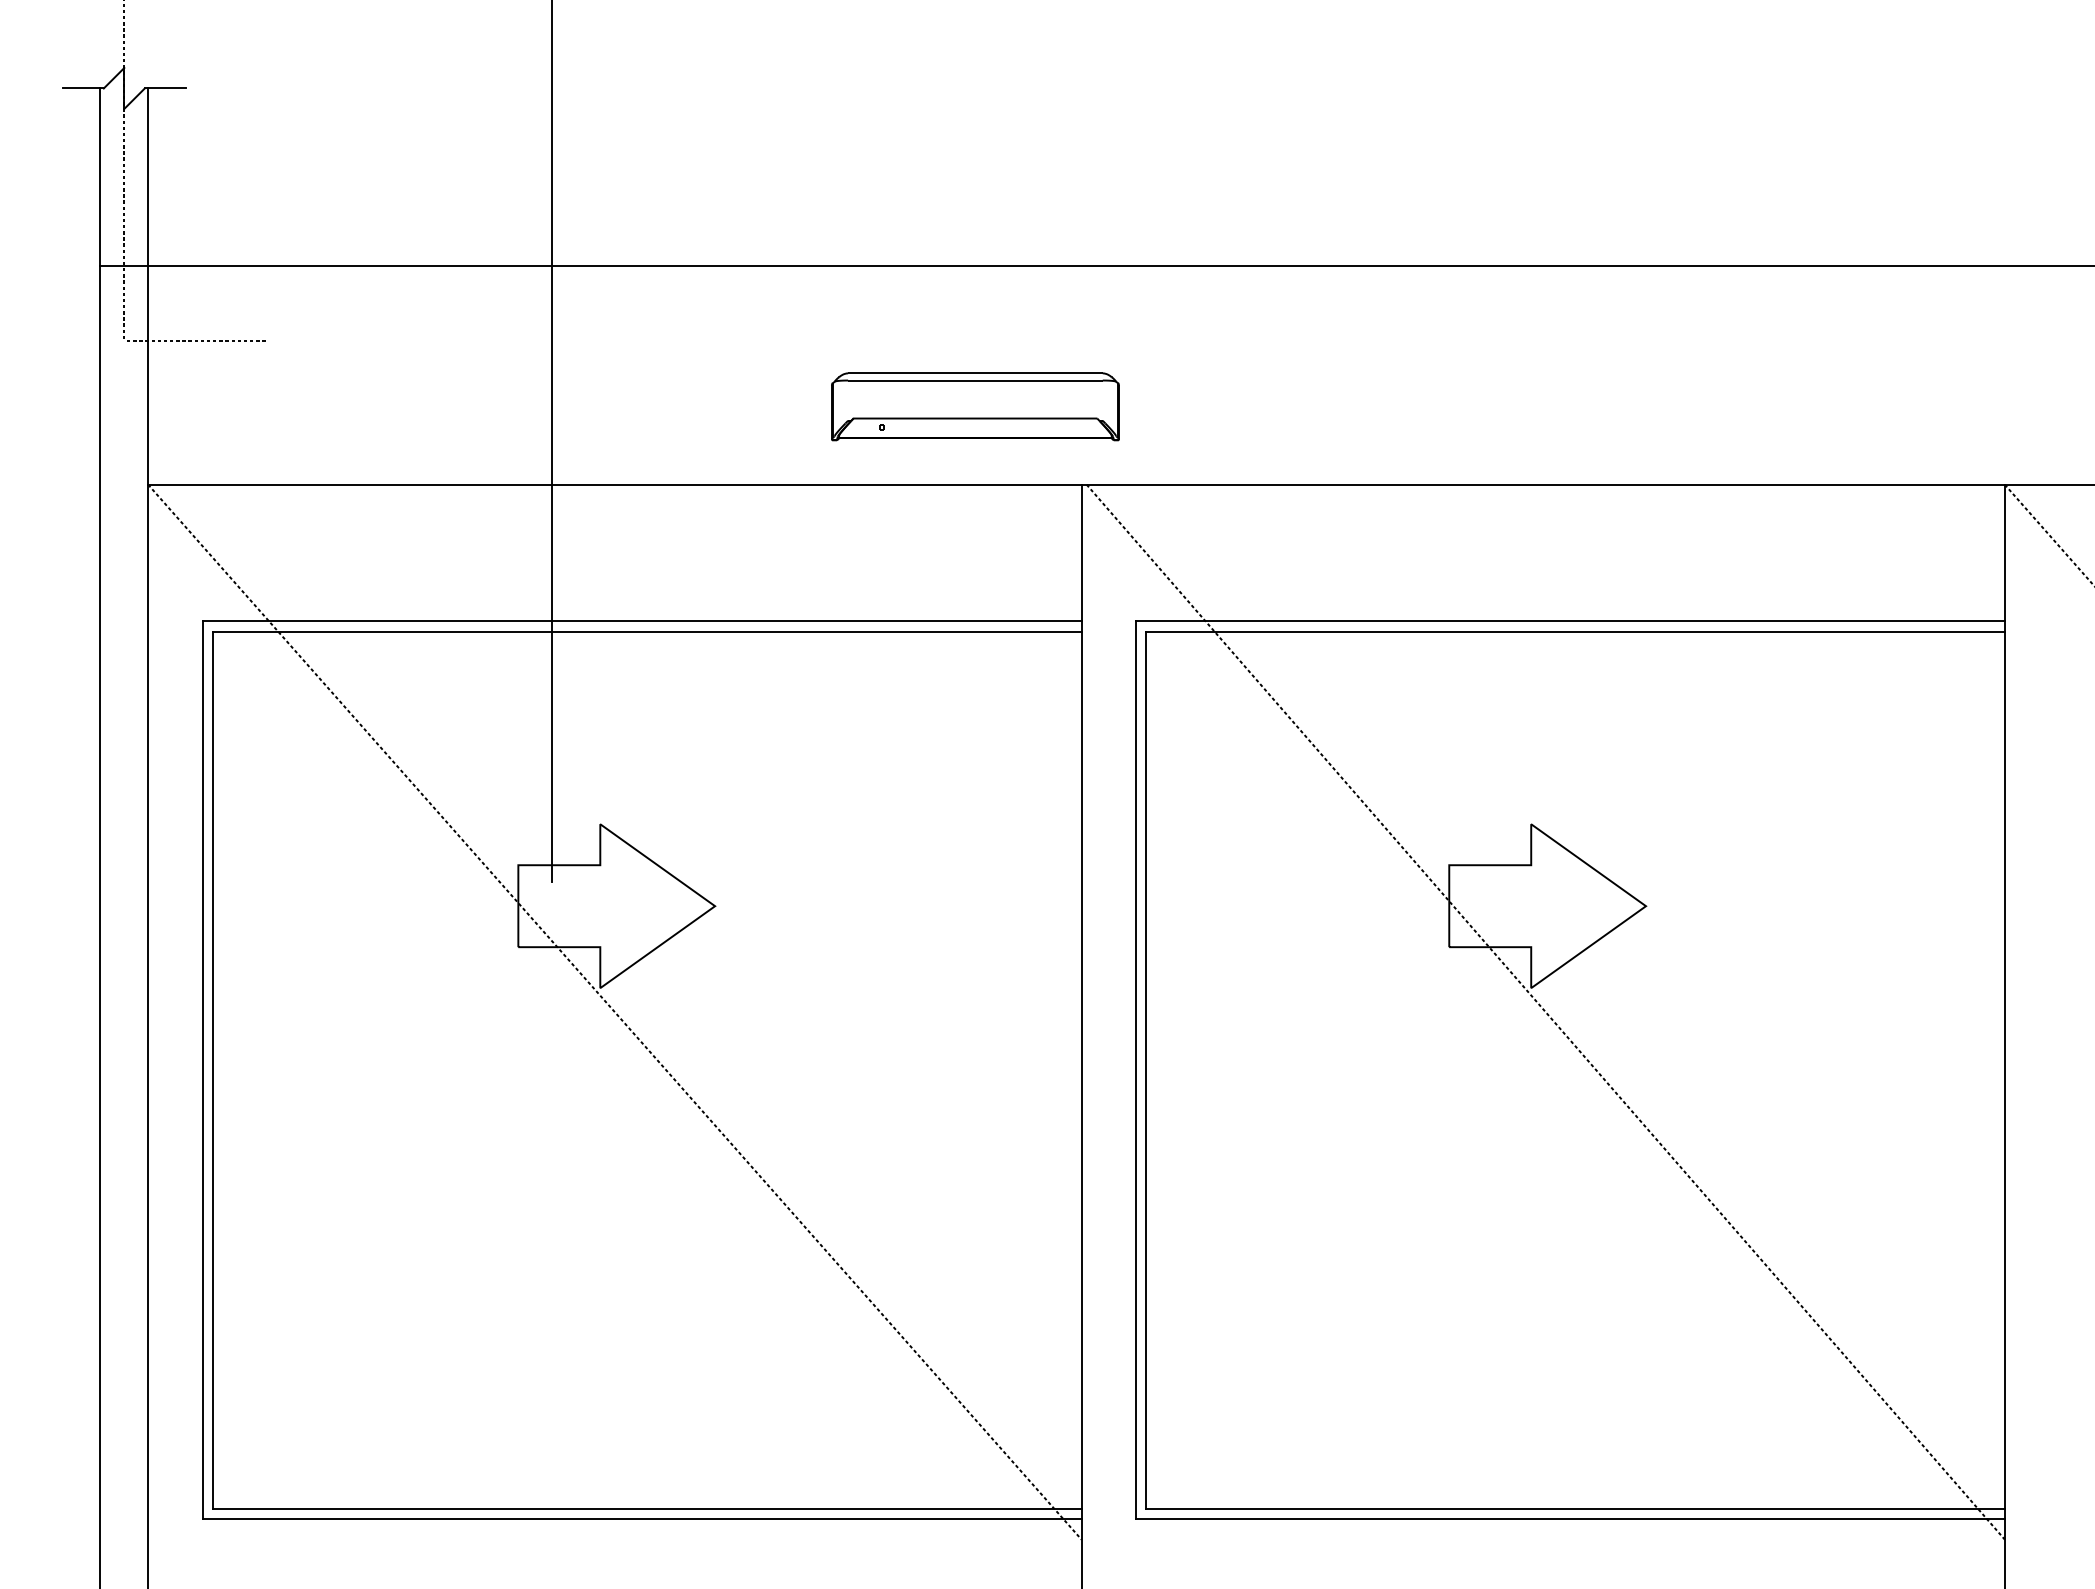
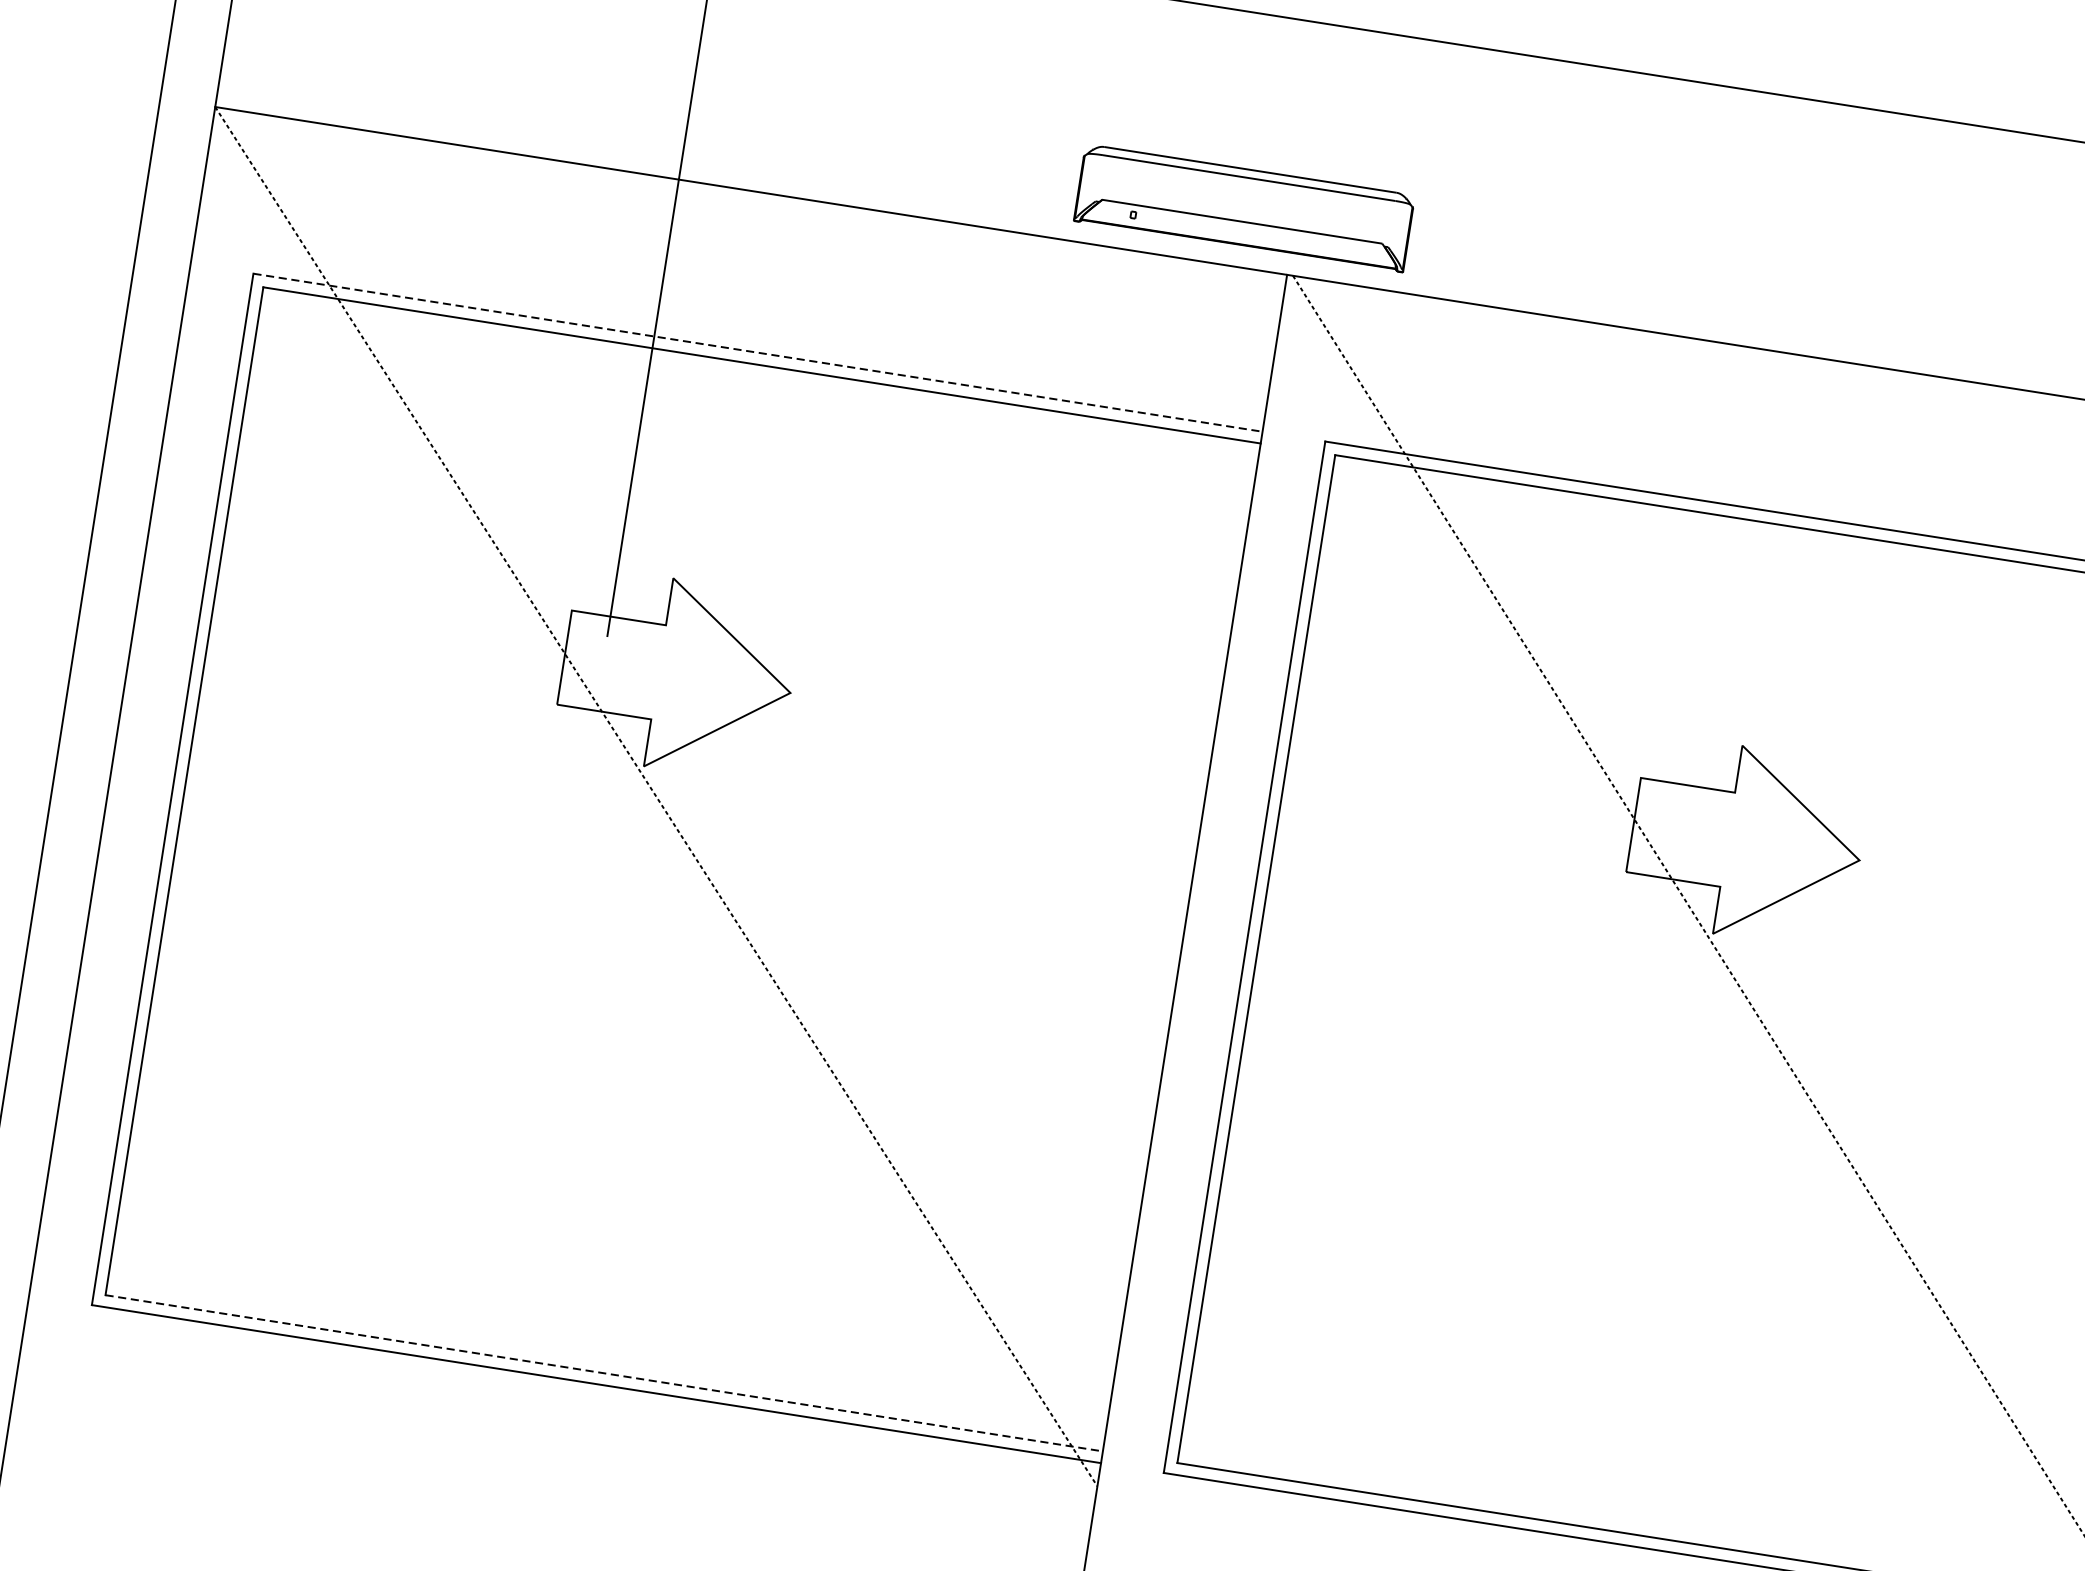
part: (975, 406) -> (1244, 207), moved
line: (642, 621) -> (758, 352), solid -> dashed
line: (647, 1509) -> (604, 1373), solid -> dashed

